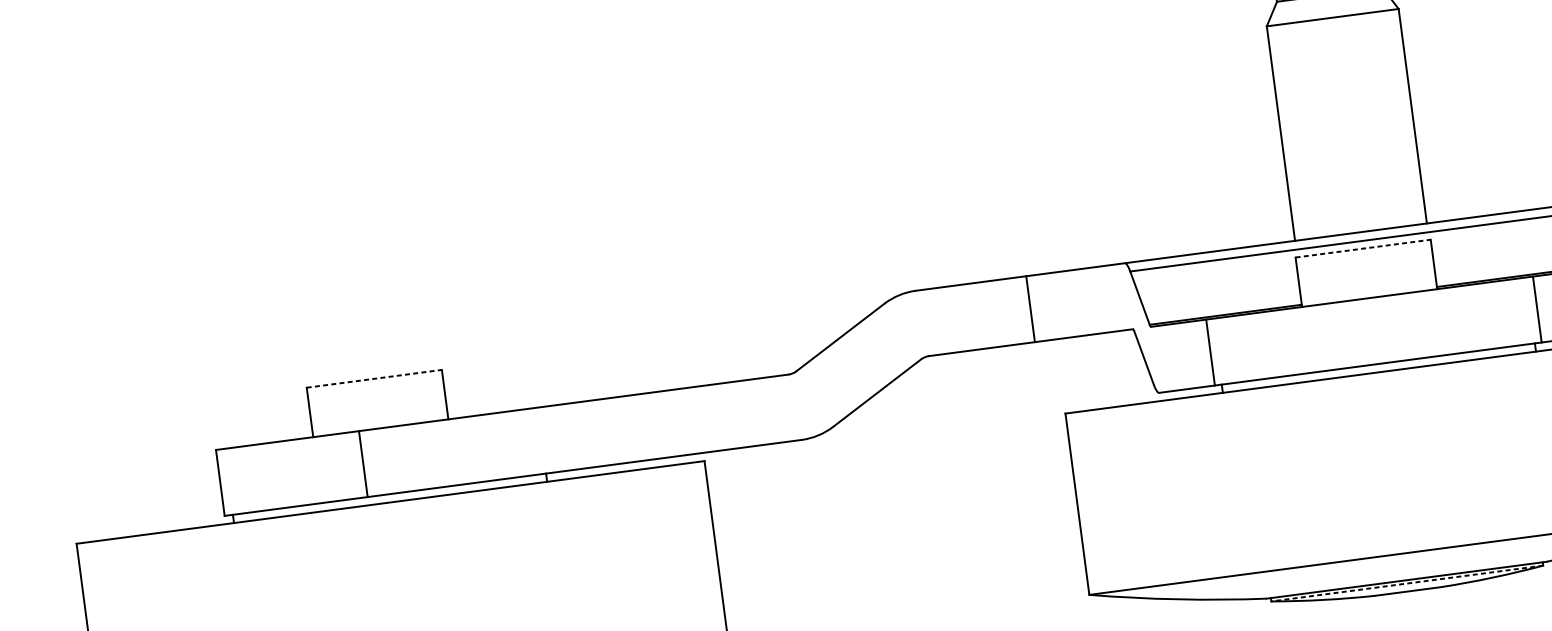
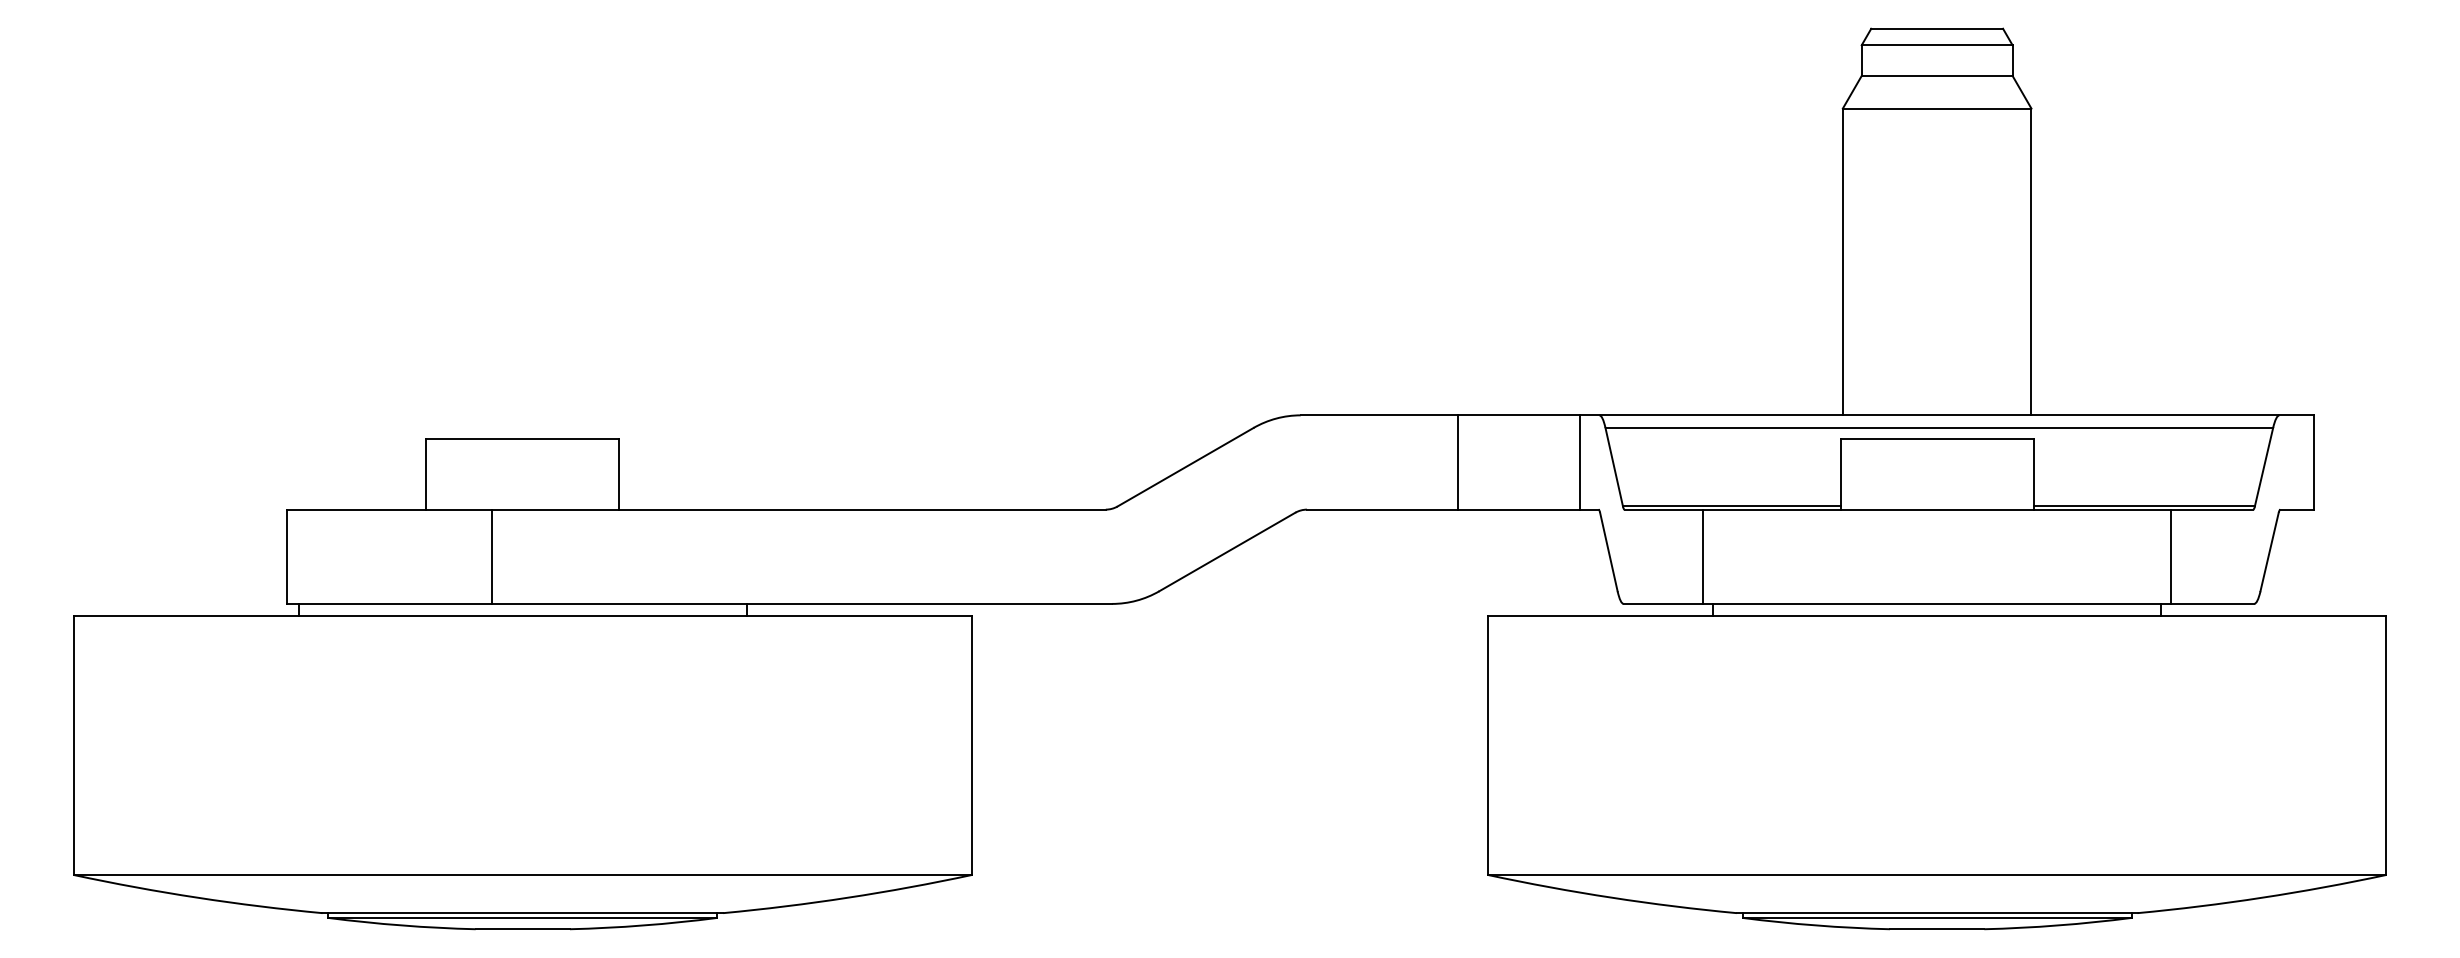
line: (1363, 248) -> (1937, 438), dashed -> solid
line: (1115, 298) -> (1579, 462), added
line: (374, 378) -> (522, 438), dashed -> solid
line: (1406, 583) -> (1936, 917), dashed -> solid

